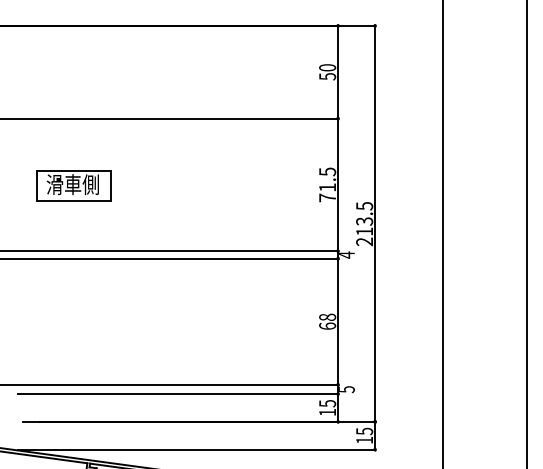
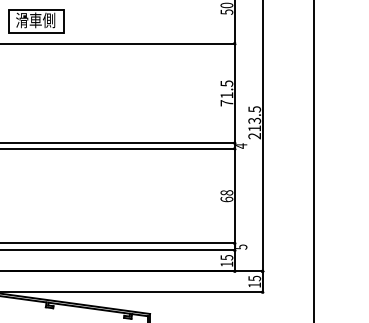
part: (73, 185) -> (36, 21), moved

